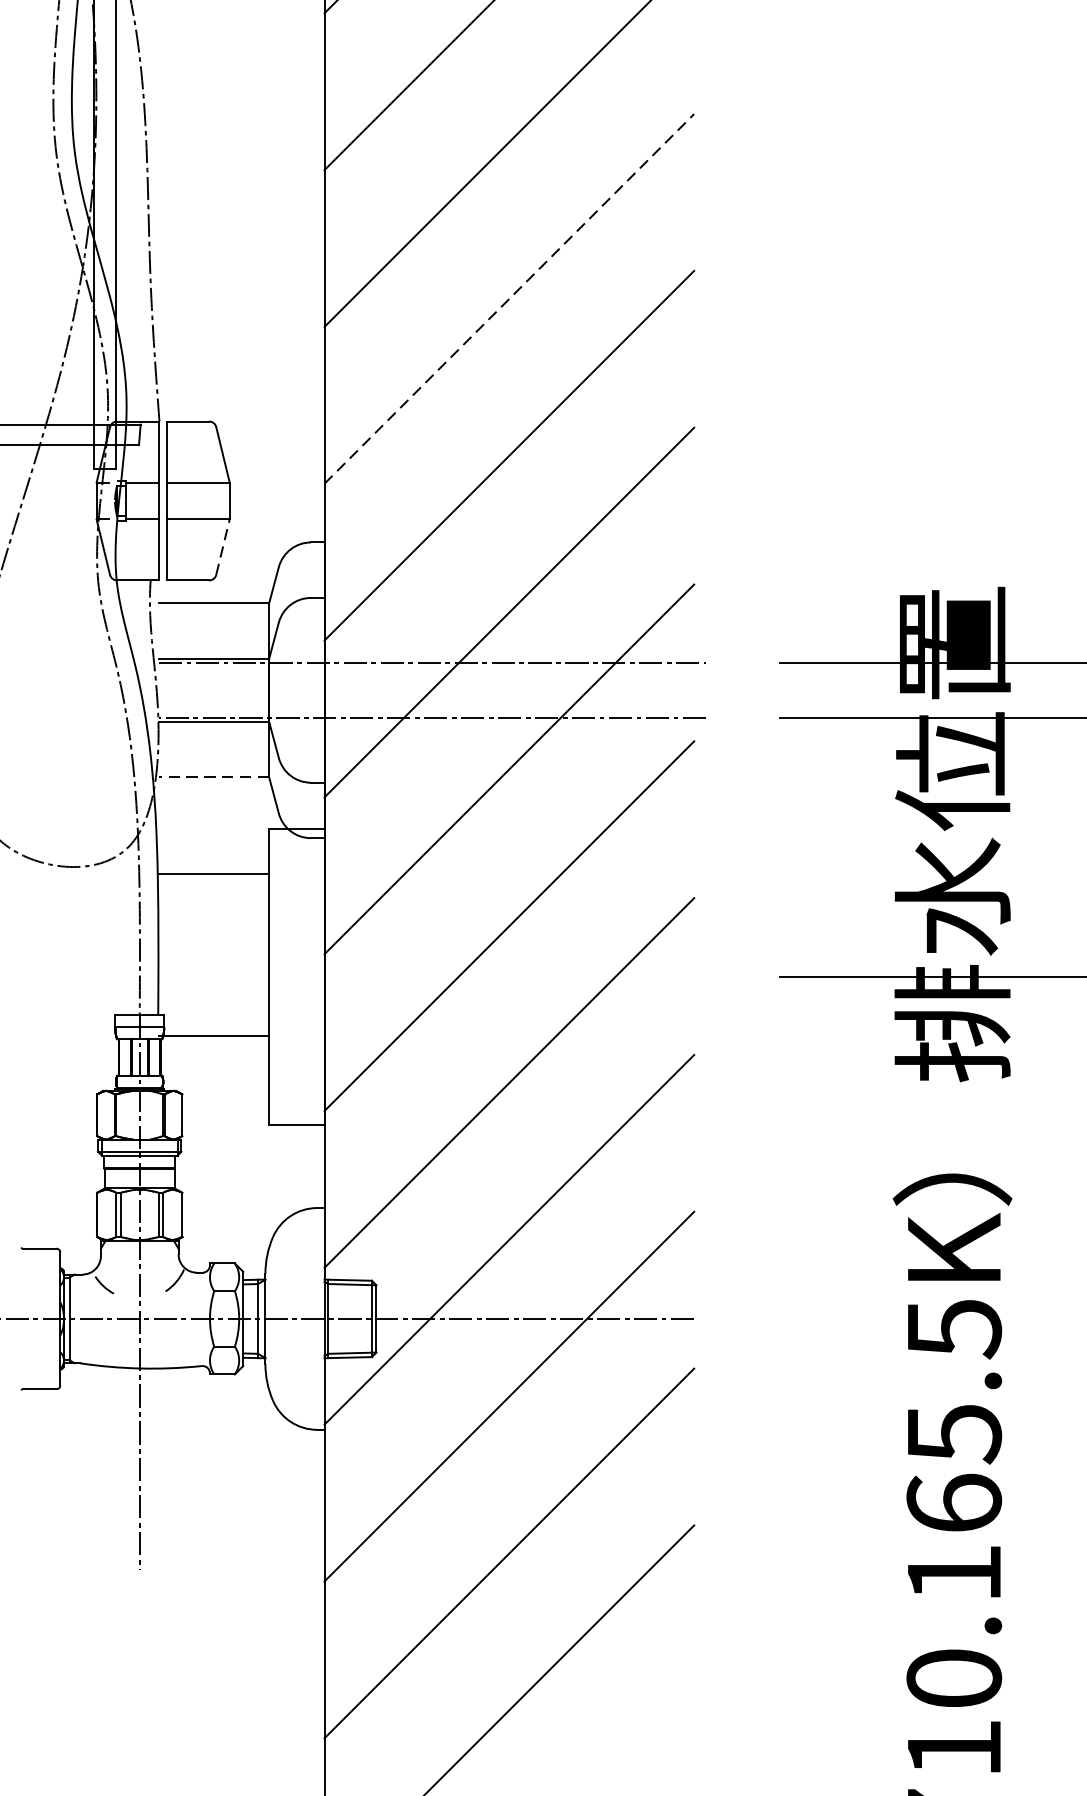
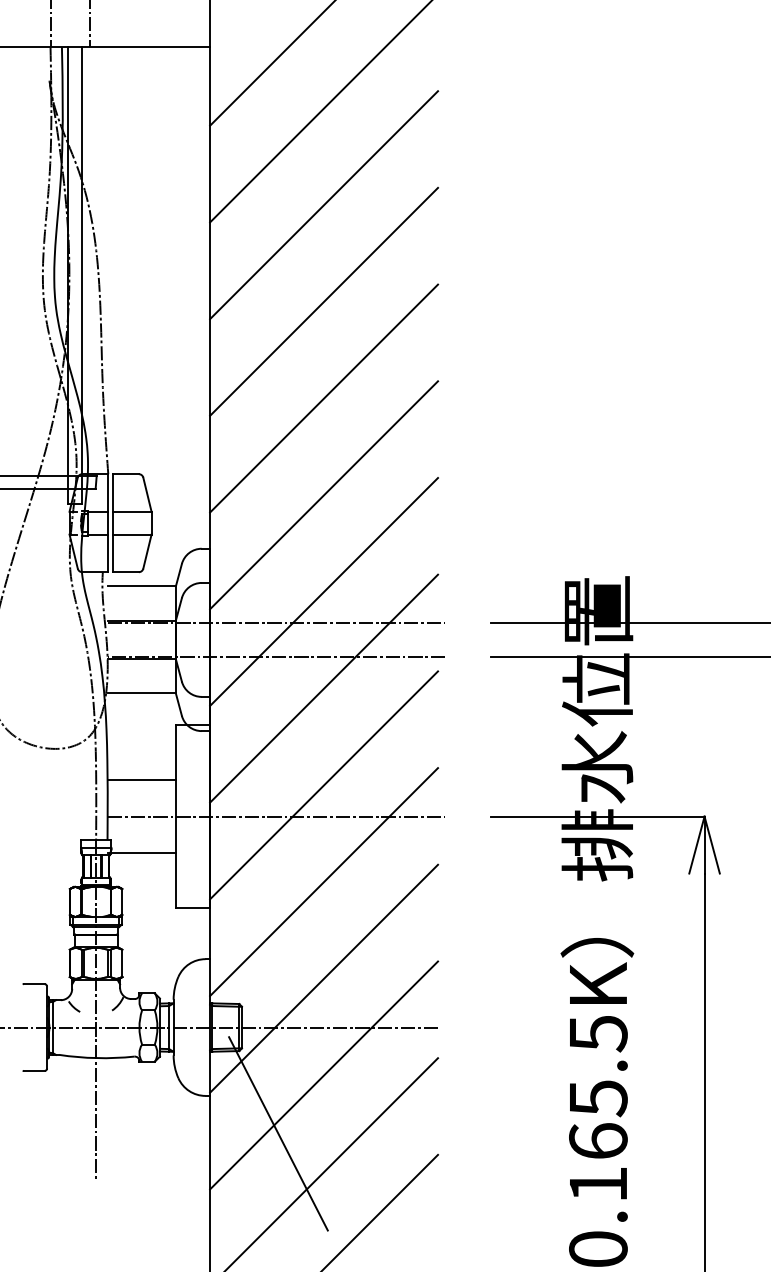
line: (510, 298) -> (324, 398), dashed -> solid
line: (223, 546) -> (147, 551), dashed -> solid
line: (213, 777) -> (141, 693), dashed -> solid
line: (213, 874) -> (141, 780), moved
line: (432, 976) -> (276, 816), added
line: (435, 1490) -> (278, 1133), added

